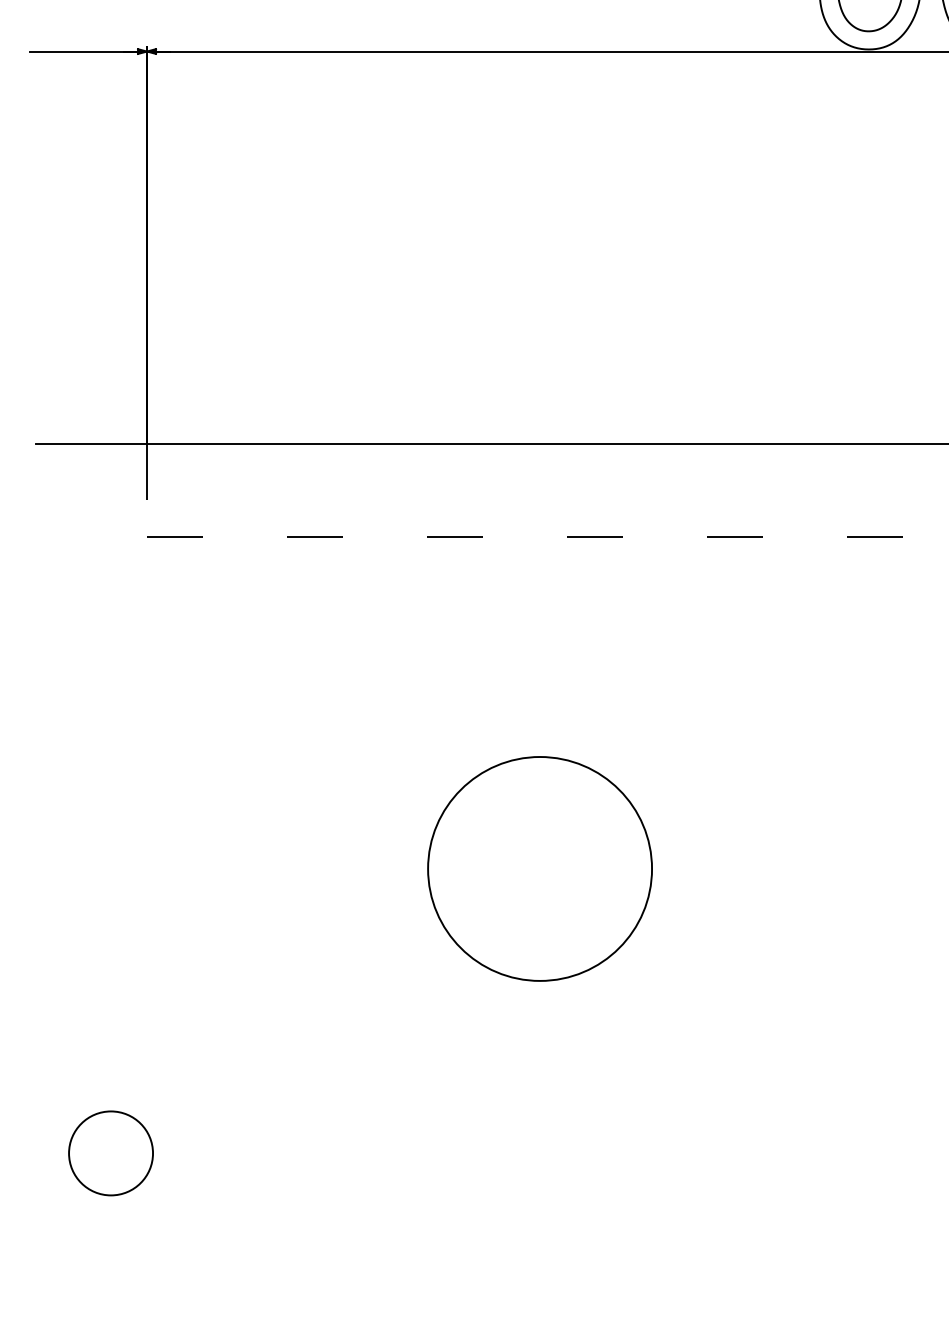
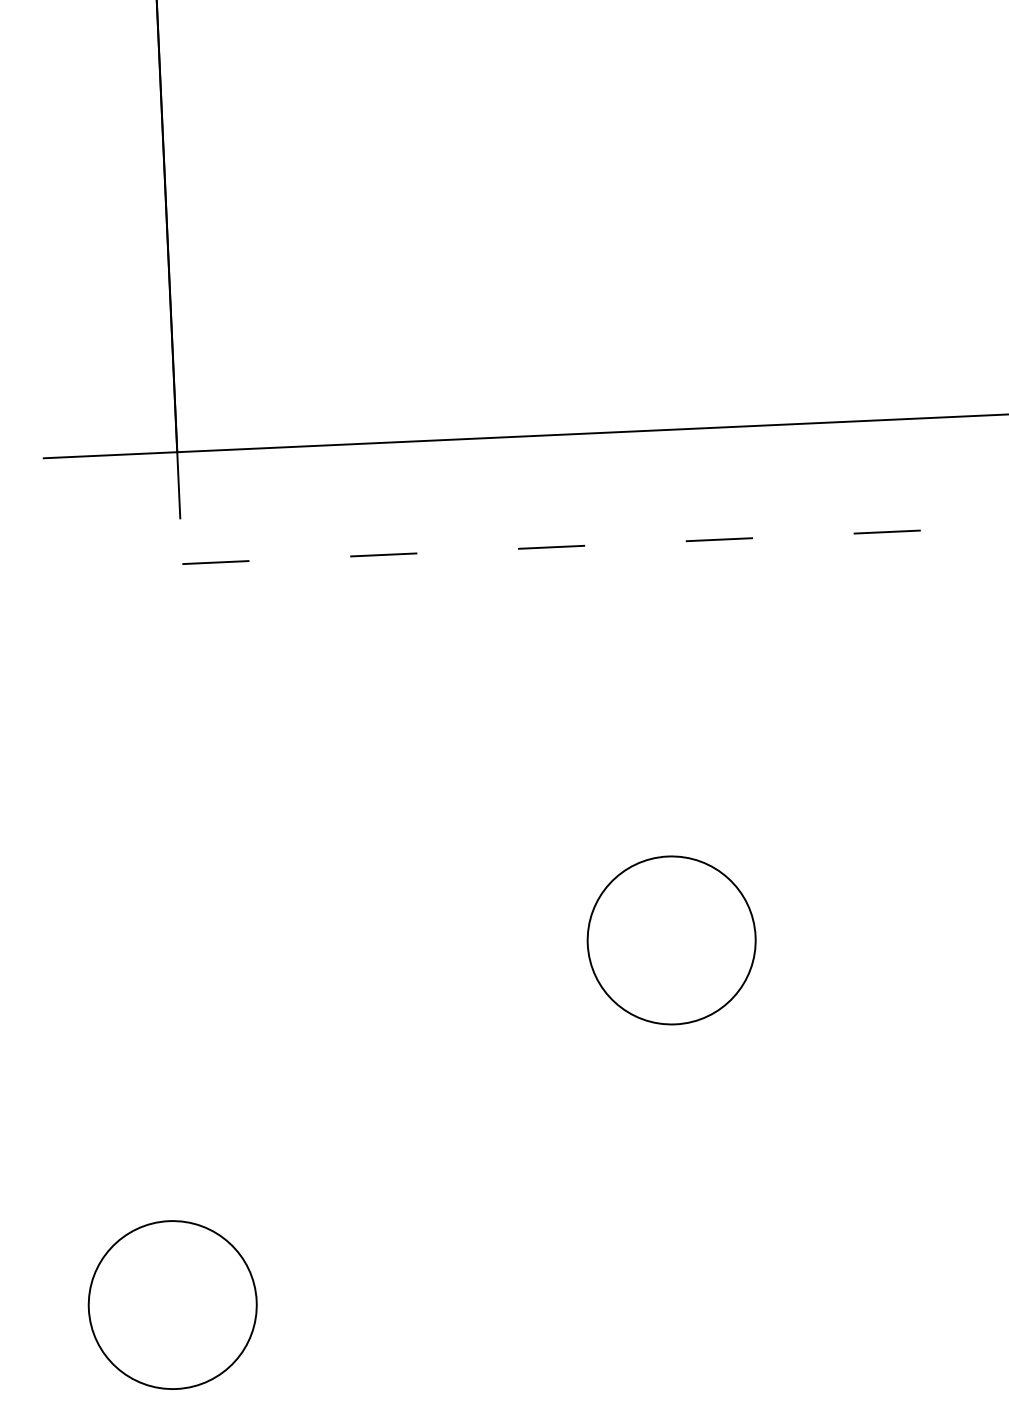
circle: (539, 868) -> (671, 940), size x0.62
circle: (110, 1153) -> (172, 1305), size x1.67

